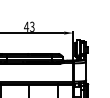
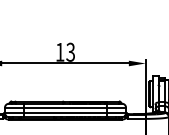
text: (26, 26) -> (60, 51), 43 -> 13

